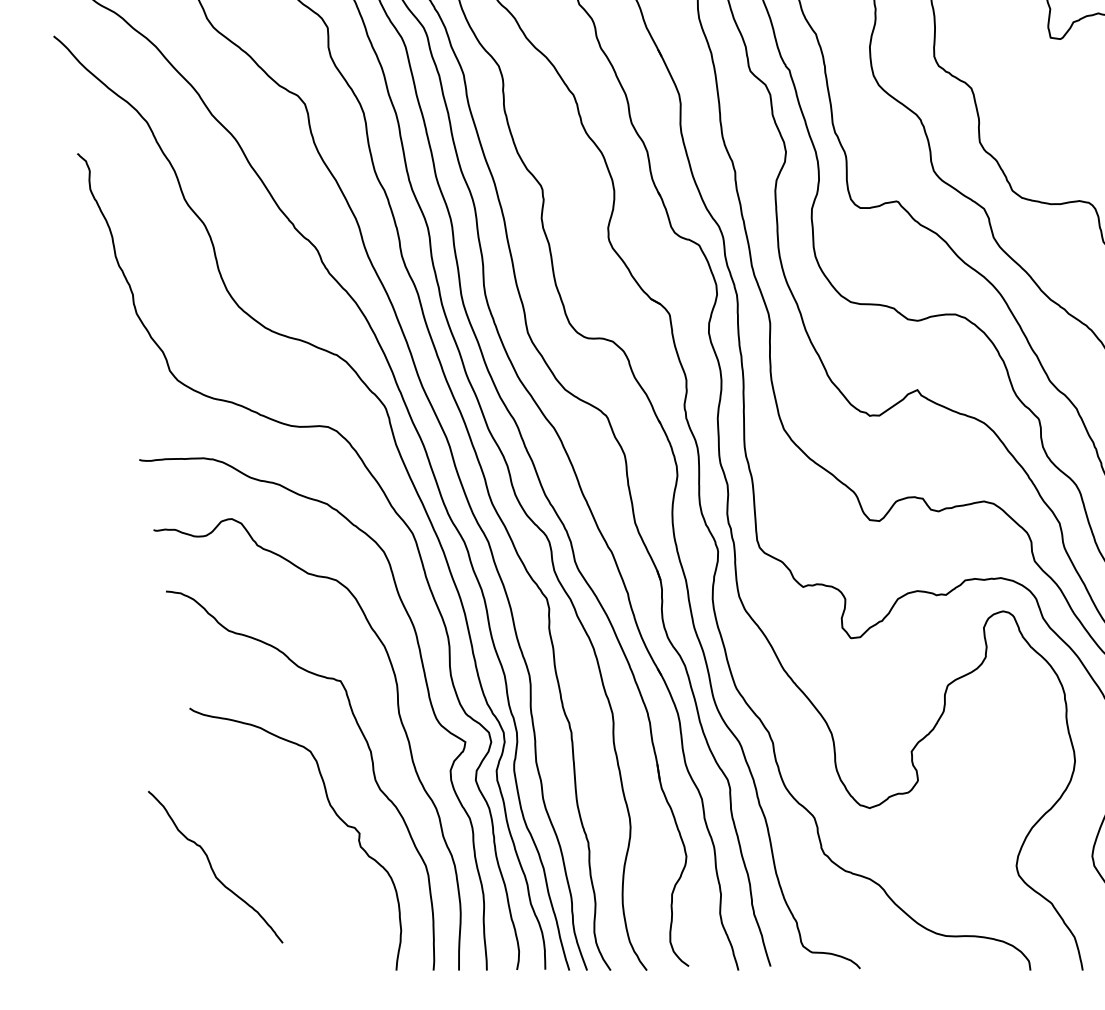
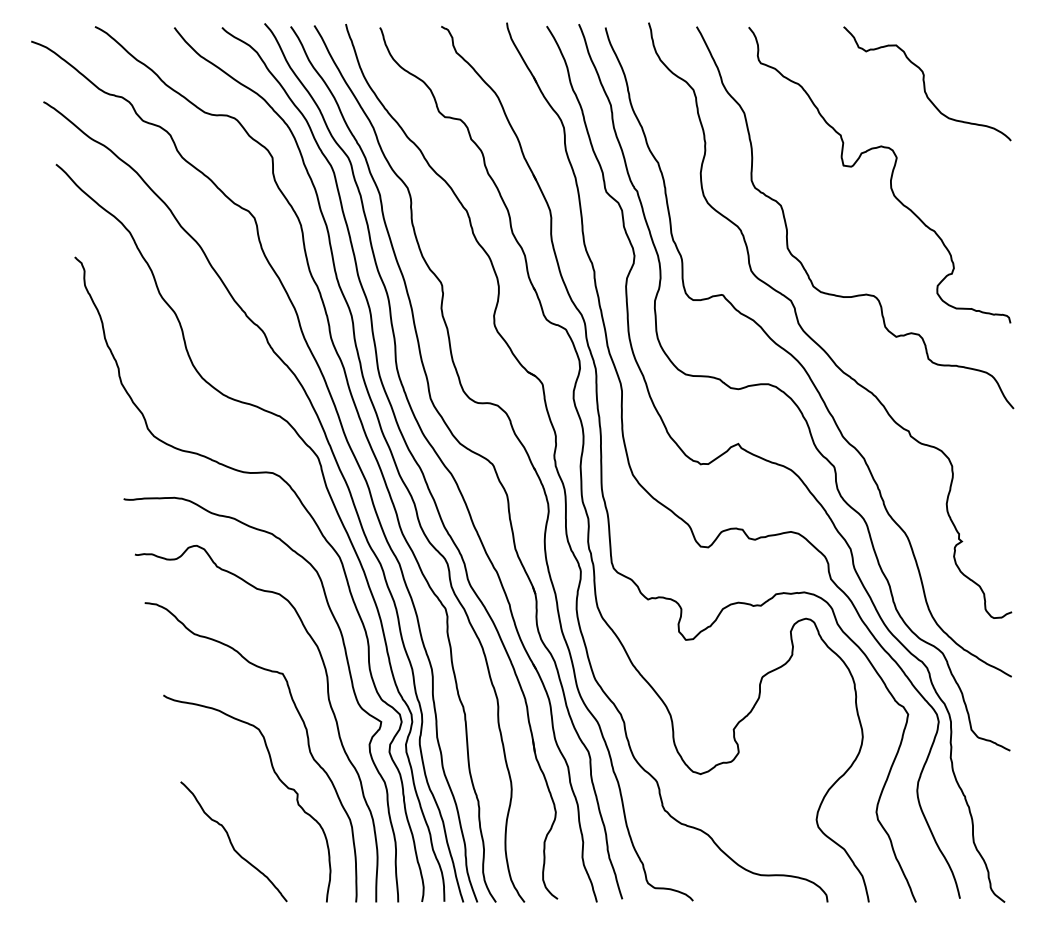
curve: (212, 866) -> (231, 841), moved

